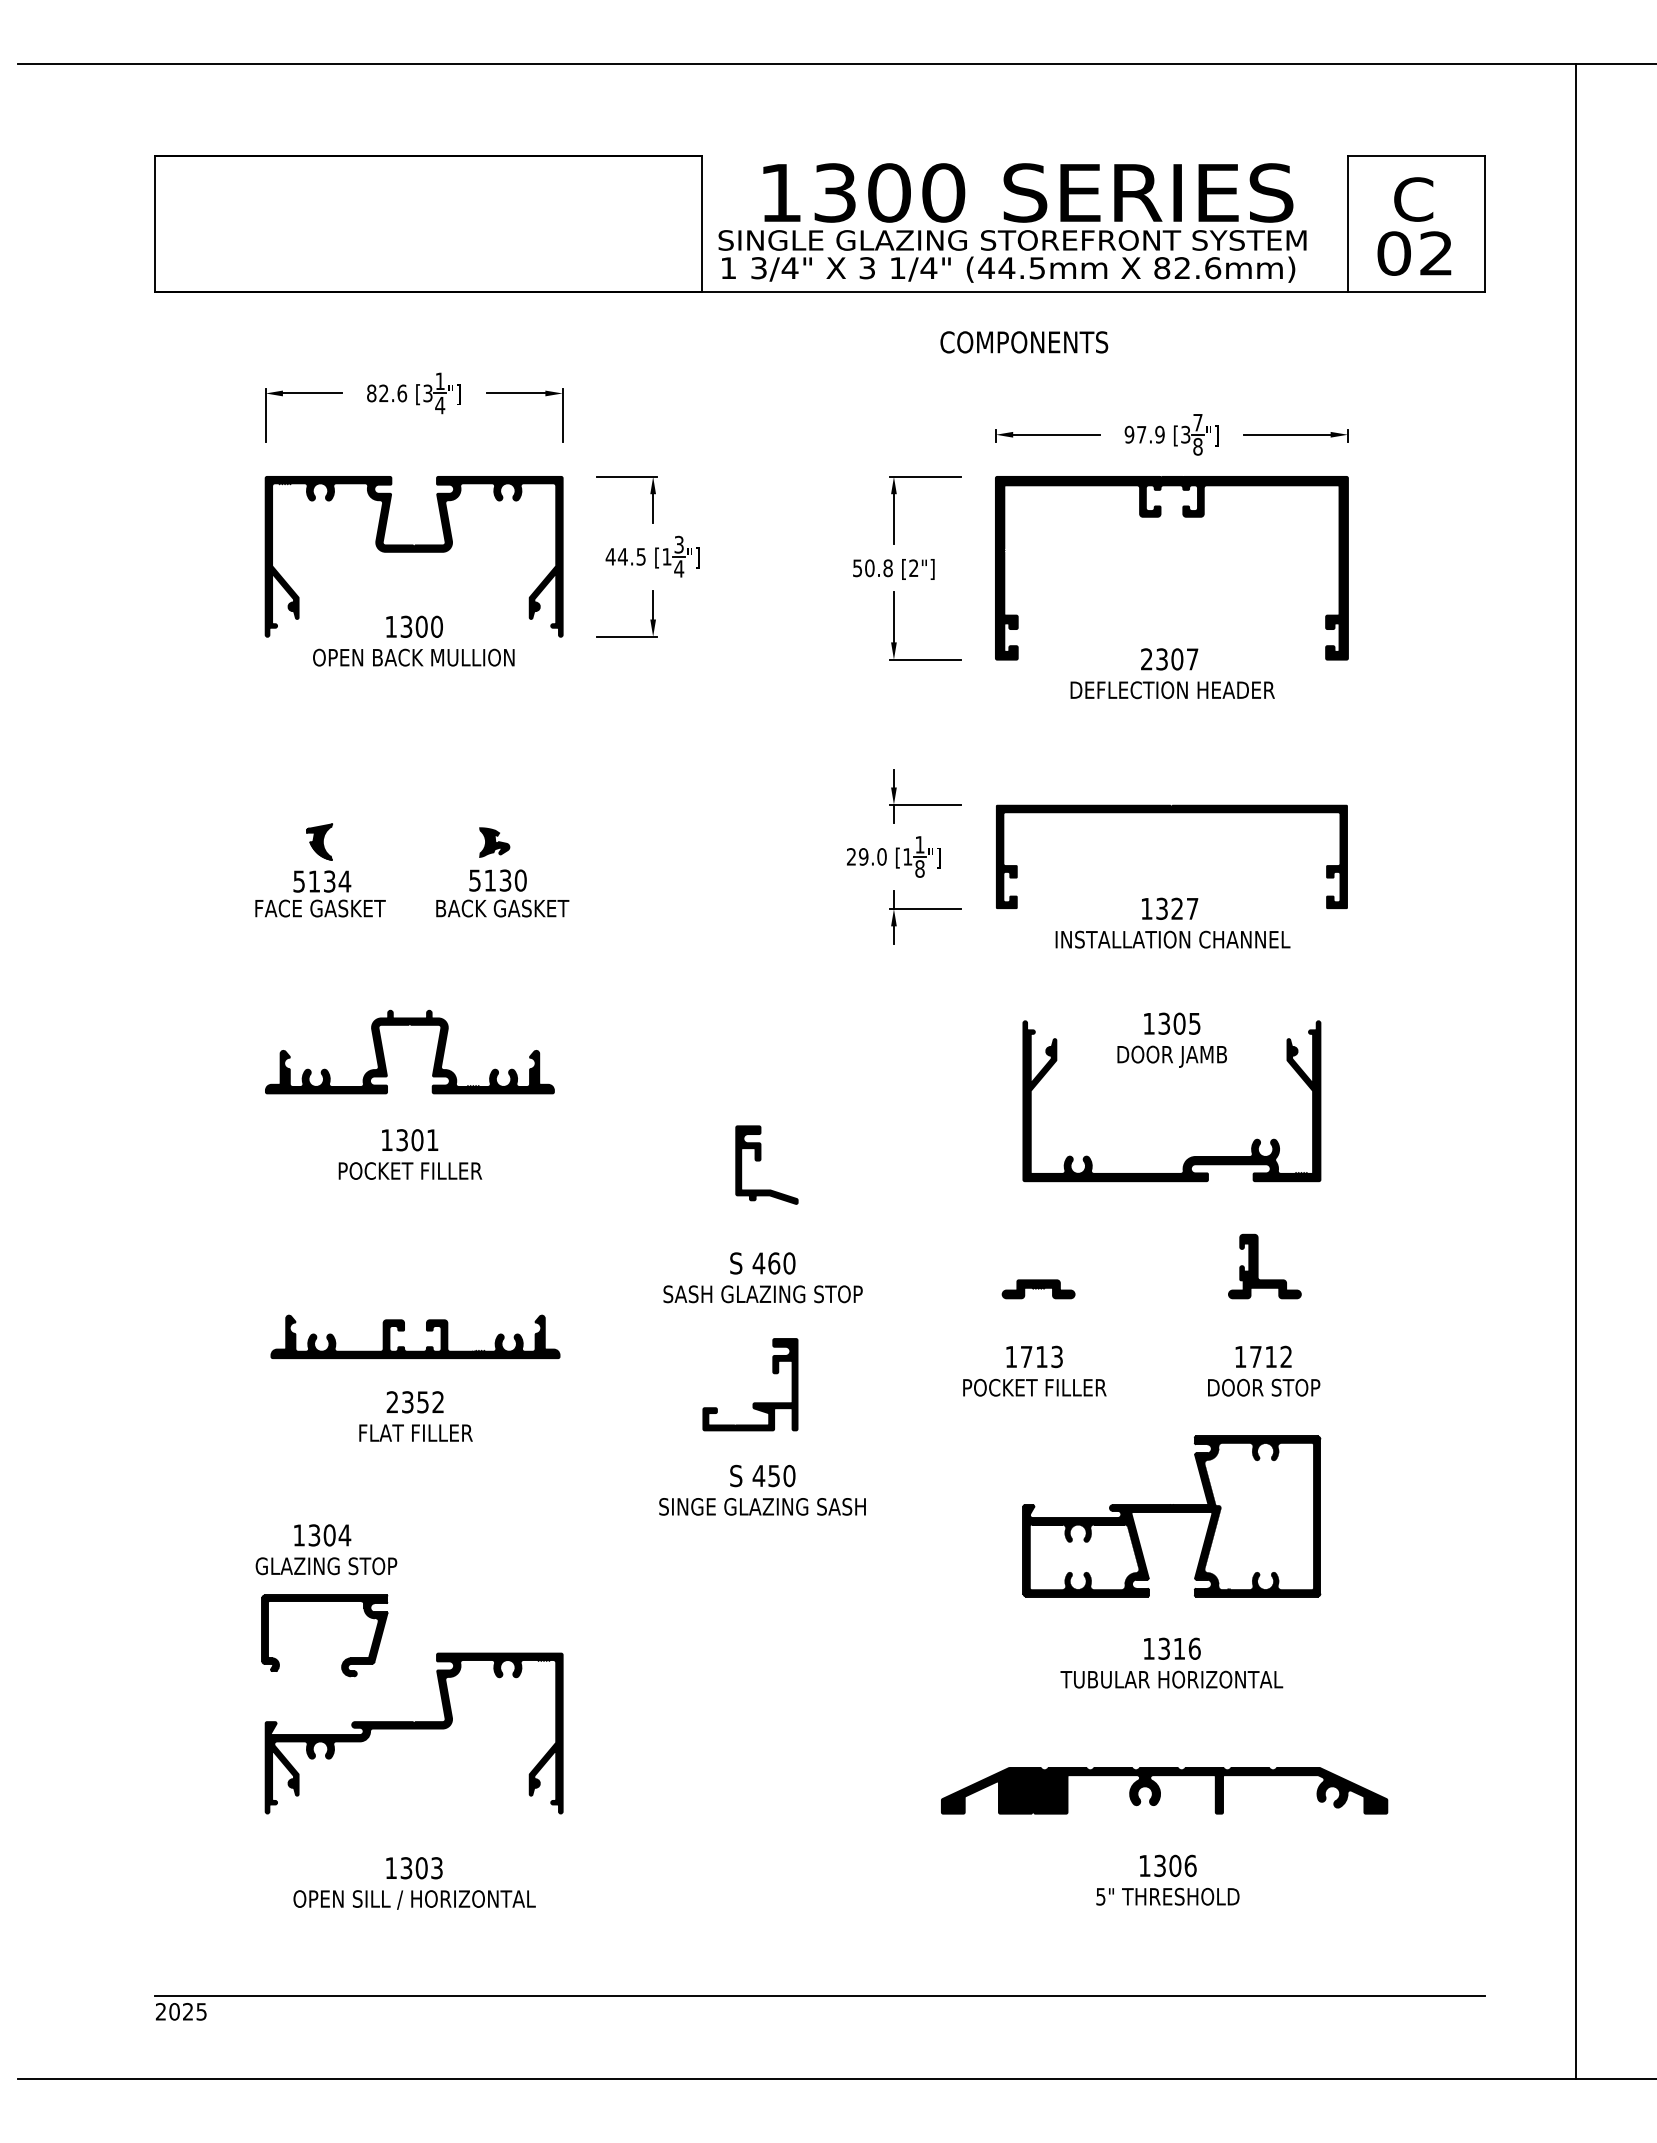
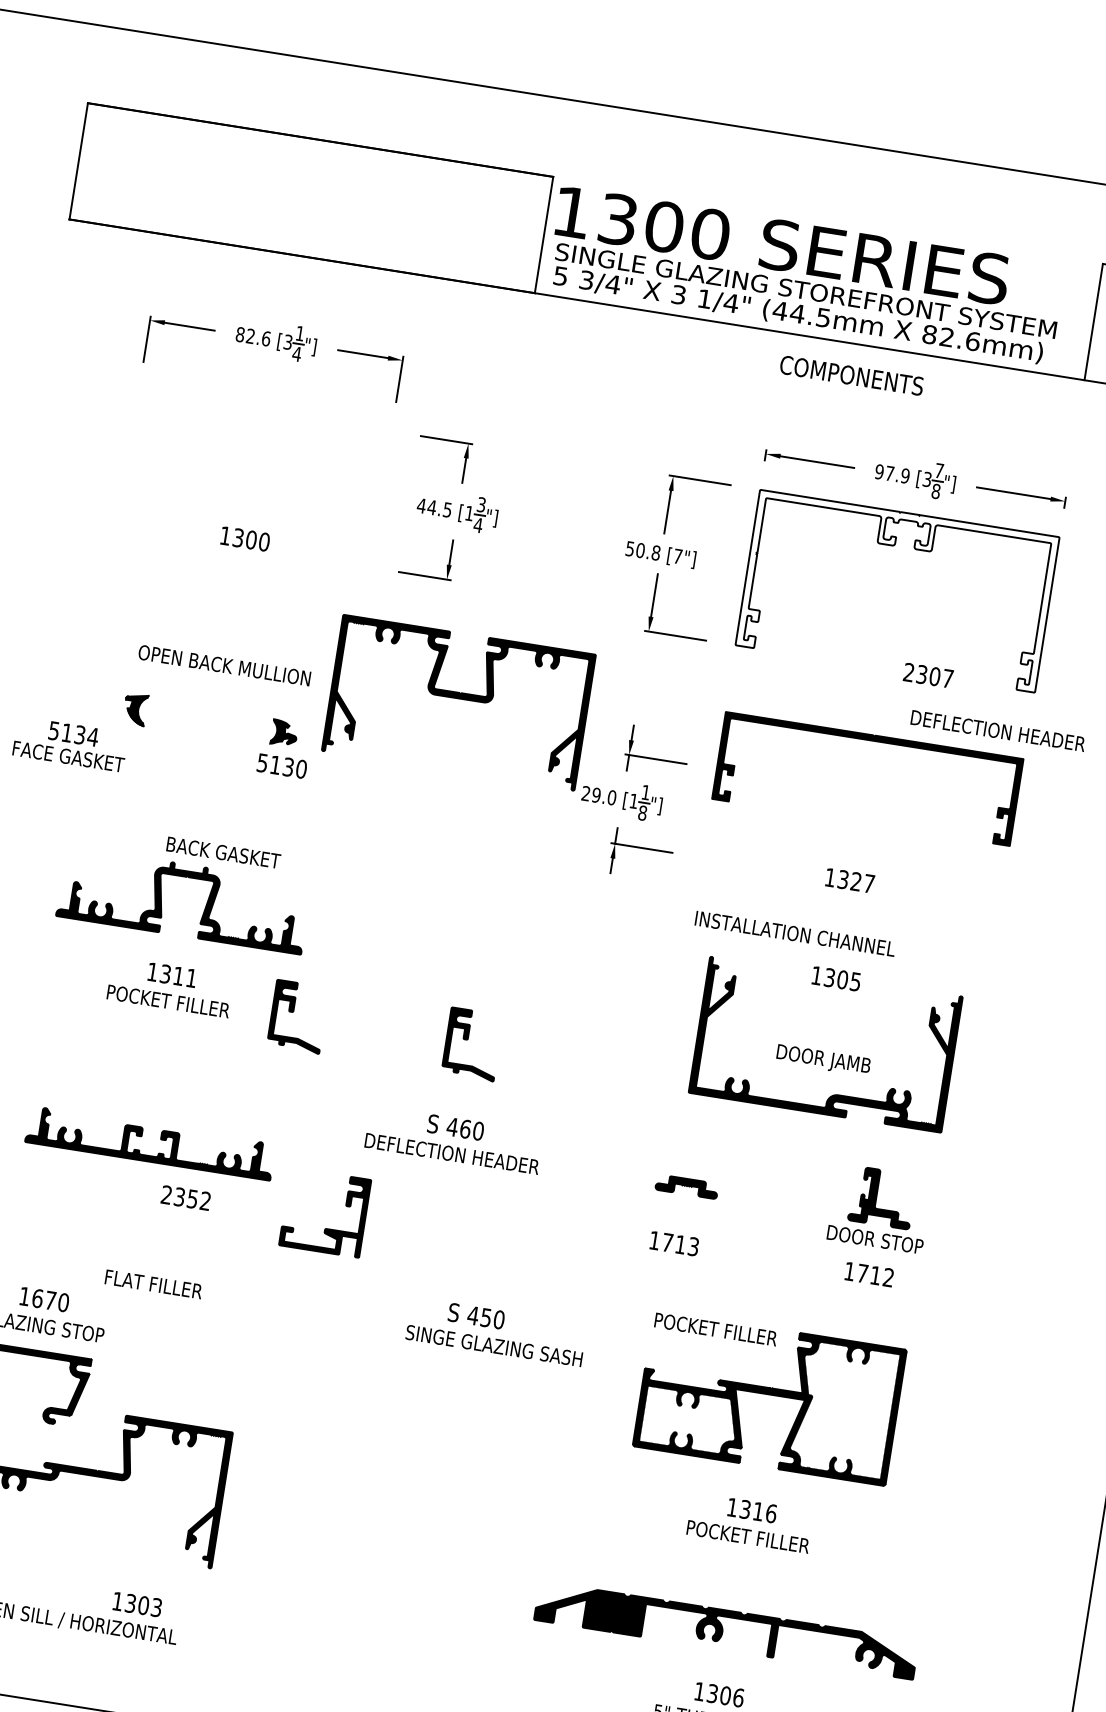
text: (1028, 192) -> (782, 245), moved
text: (728, 268) -> (560, 276), 1 -> 5
text: (1024, 342) -> (851, 375), moved
part: (413, 556) -> (458, 702), moved
text: (913, 567) -> (677, 555), [2"] -> [7"]
fill: (1171, 567) -> (897, 590), removed
text: (413, 657) -> (224, 665), moved
text: (1169, 659) -> (928, 675), moved
text: (1172, 690) -> (998, 731), moved
part: (1171, 813) -> (873, 741), moved
text: (320, 893) -> (70, 743), moved
text: (502, 908) -> (223, 852), moved
text: (1172, 939) -> (795, 933), moved
text: (1171, 1056) -> (822, 1060), moved
text: (417, 1140) -> (178, 976), 1301 -> 1311
part: (555, 1161) -> (293, 1012), added
text: (763, 1294) -> (452, 1154), SASH GLAZING STOP -> DEFLECTION HEADER
text: (1034, 1387) -> (715, 1329), moved
text: (1264, 1387) -> (875, 1239), moved
text: (414, 1402) -> (185, 1198), moved
part: (753, 1402) -> (325, 1228), moved
text: (415, 1432) -> (153, 1283), moved
text: (762, 1475) -> (476, 1315), moved
text: (762, 1506) -> (494, 1345), moved
text: (329, 1535) -> (50, 1300), 1304 -> 1670
text: (1171, 1679) -> (747, 1536), TUBULAR HORIZONTAL -> POCKET FILLER
text: (414, 1868) -> (137, 1604), moved

